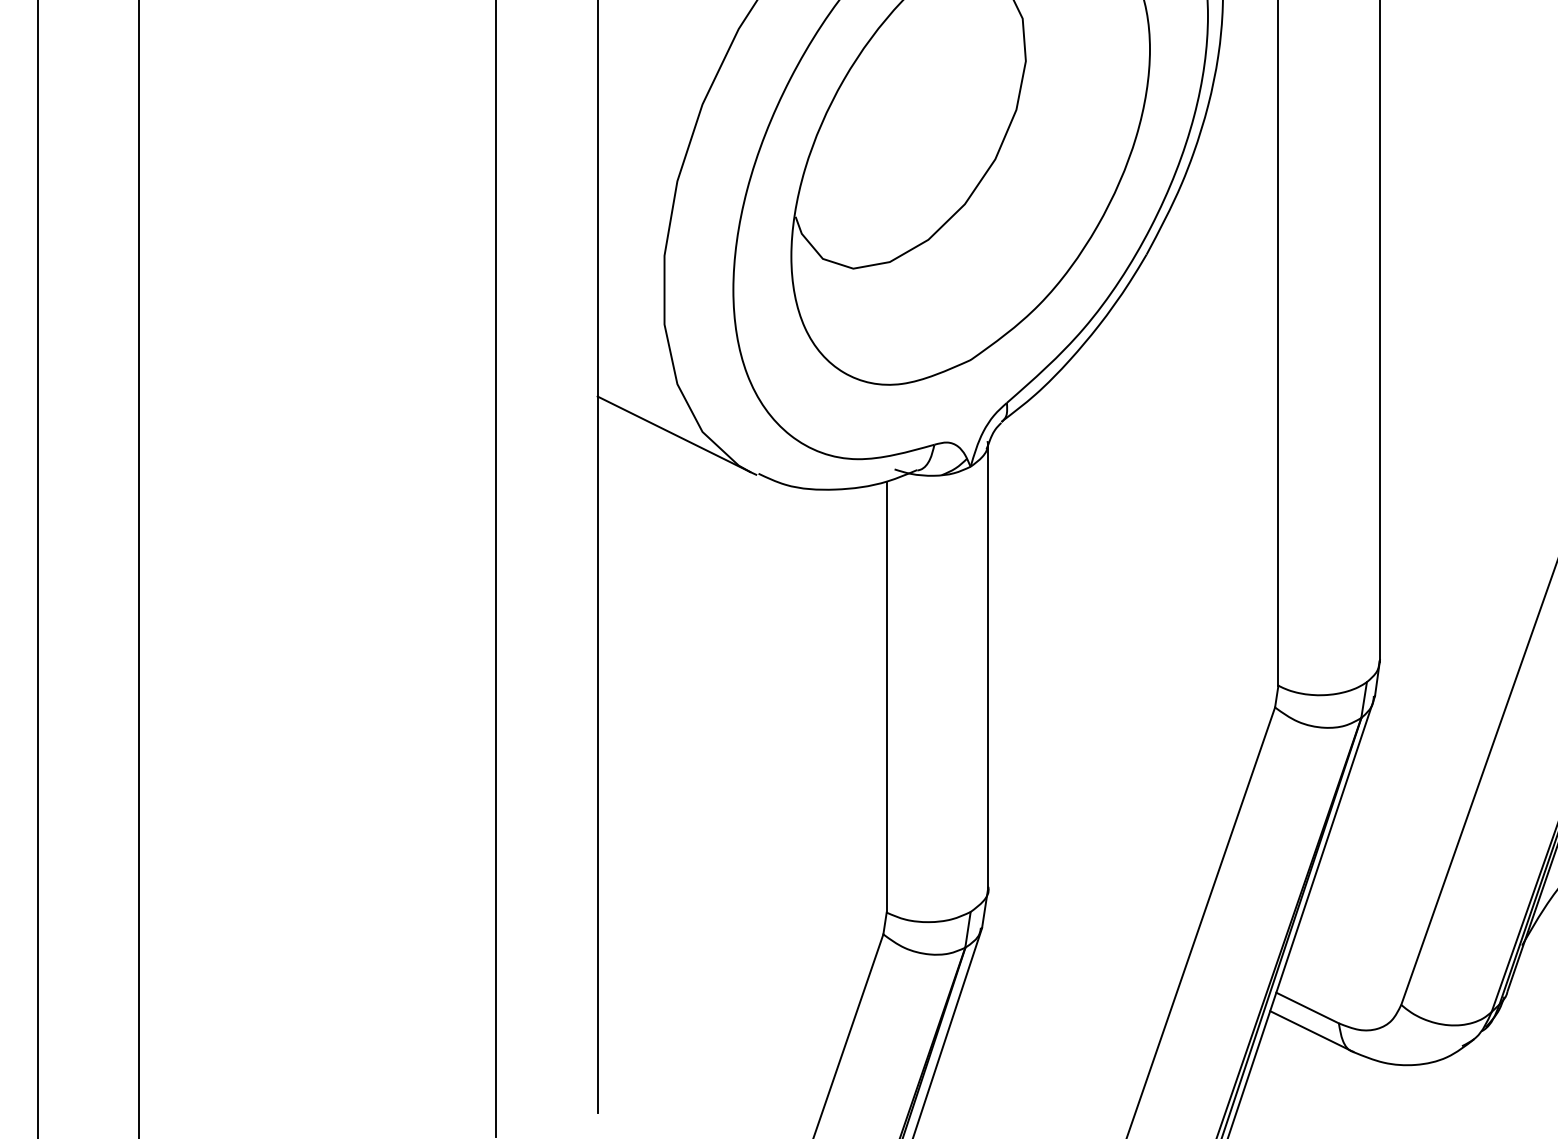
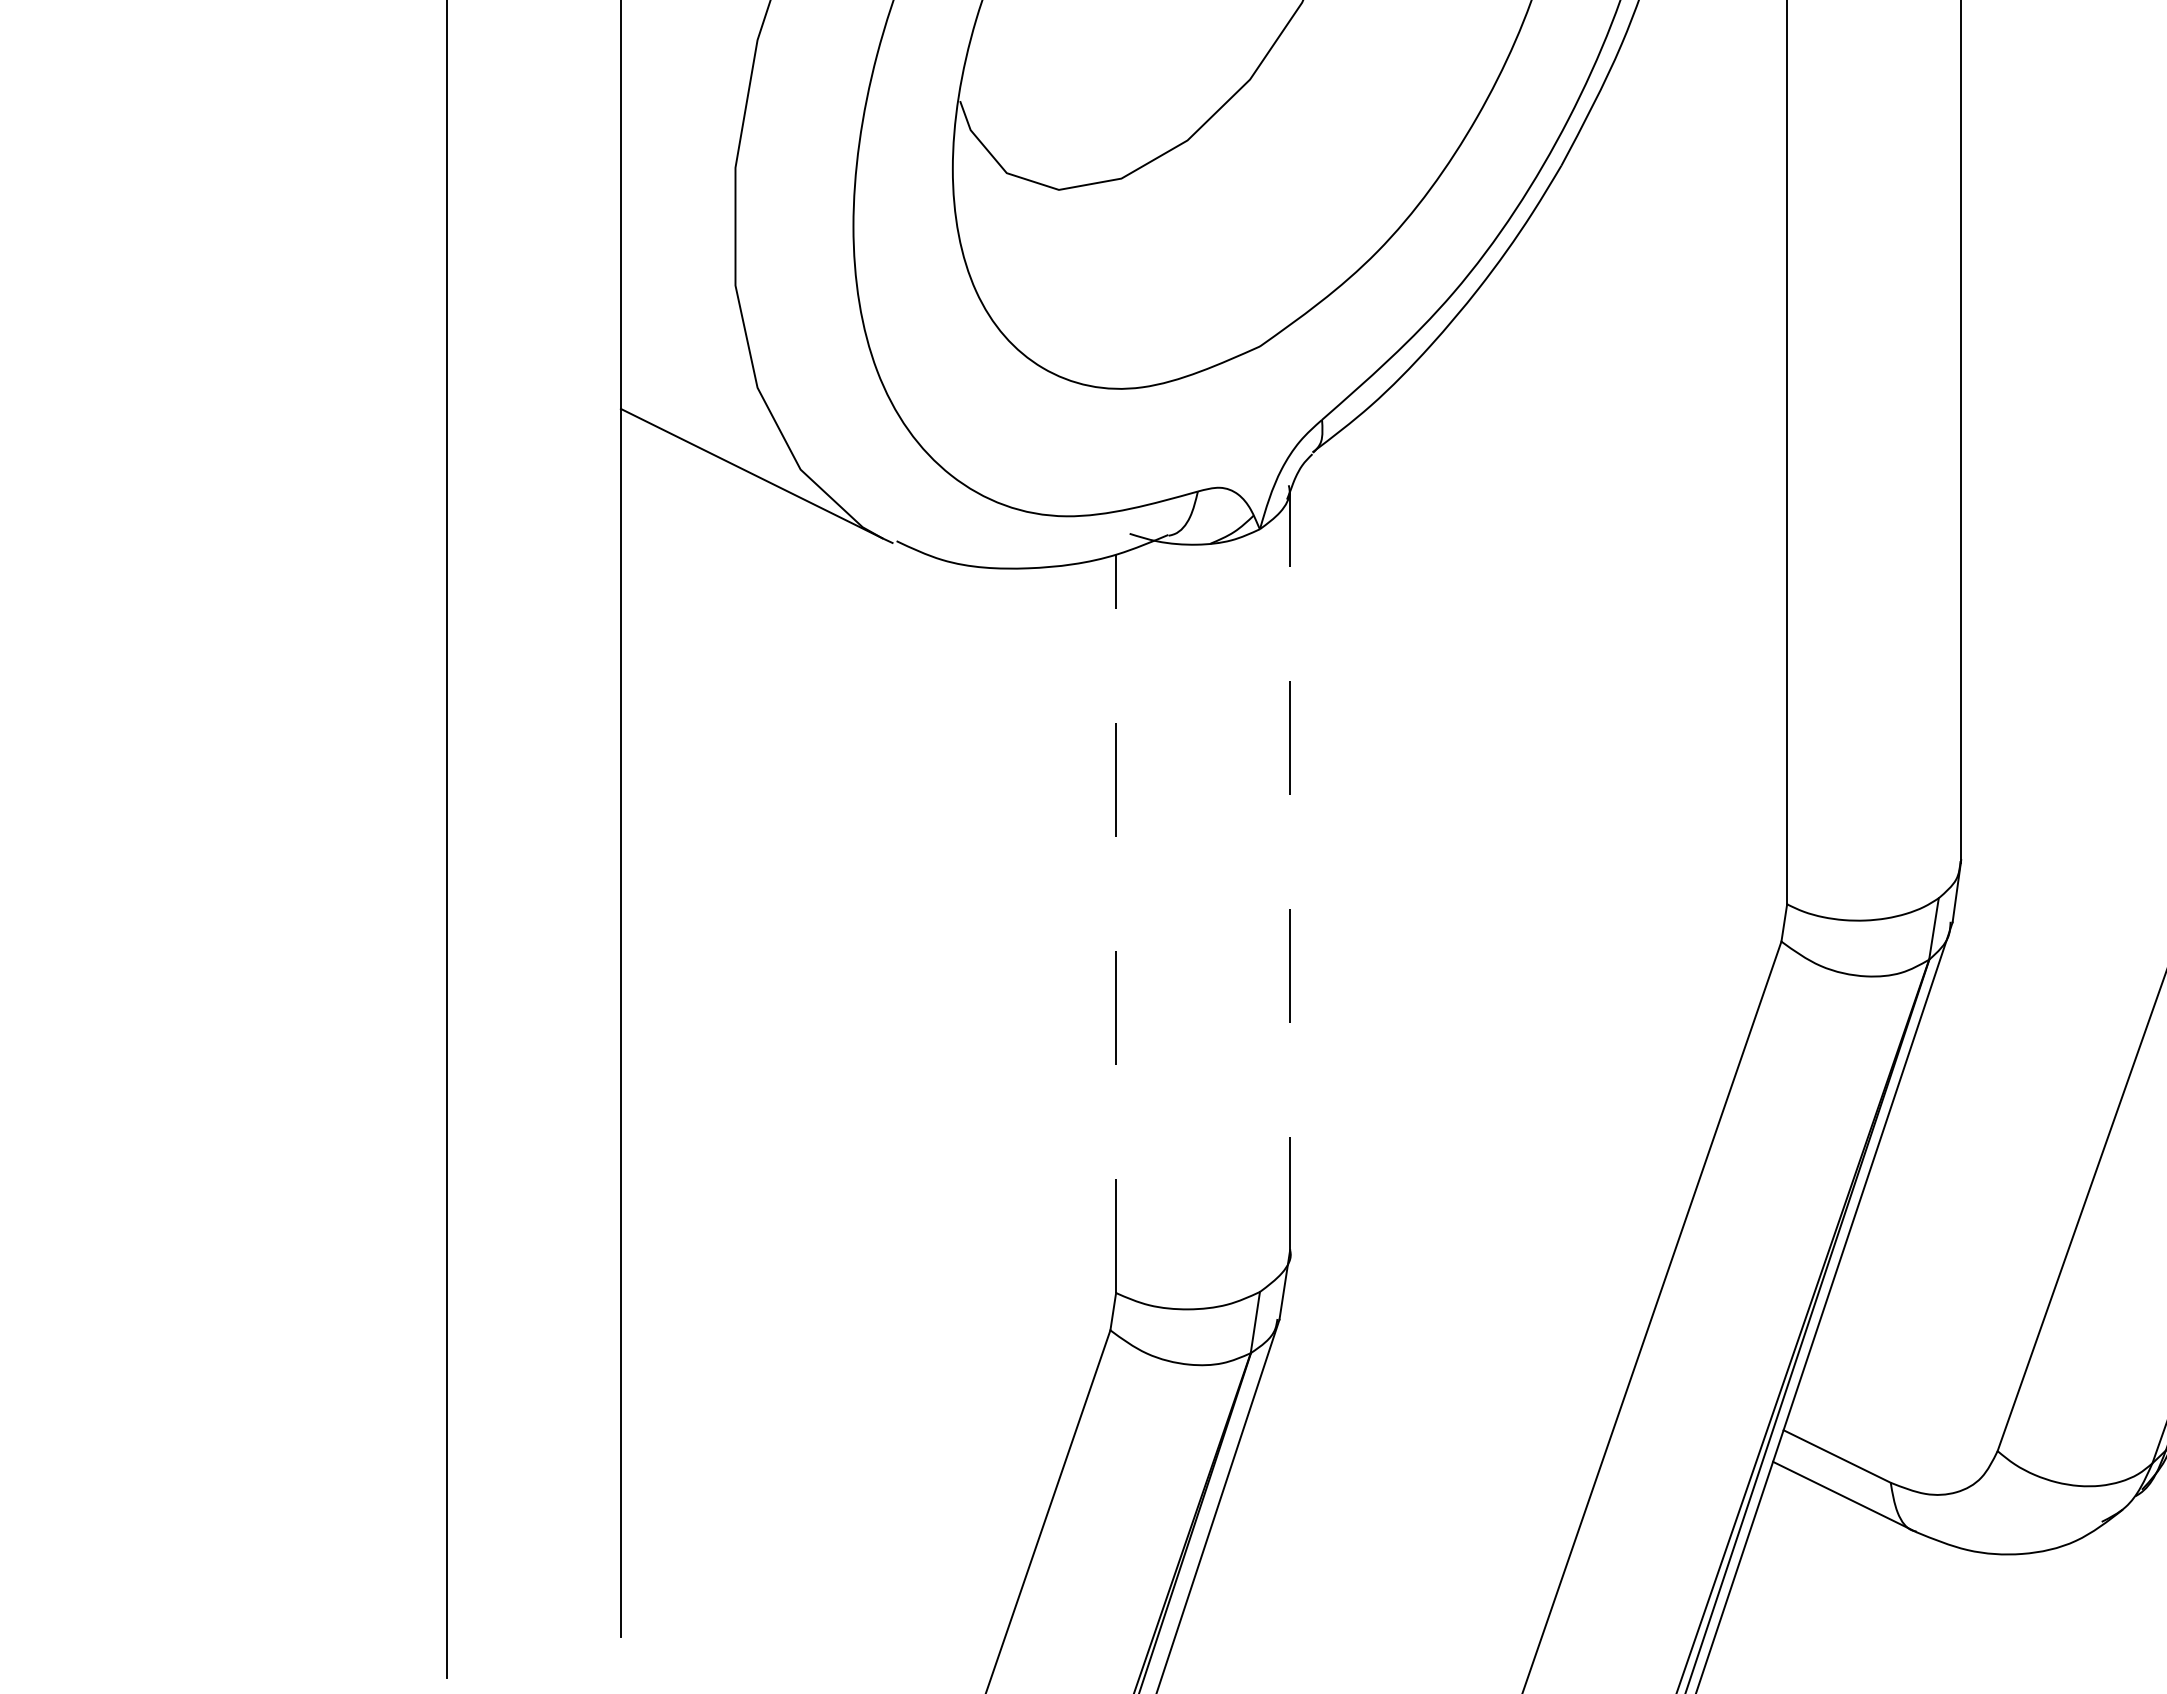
line: (988, 666) -> (1290, 871), solid -> dashed
line: (886, 697) -> (1115, 924), solid -> dashed

